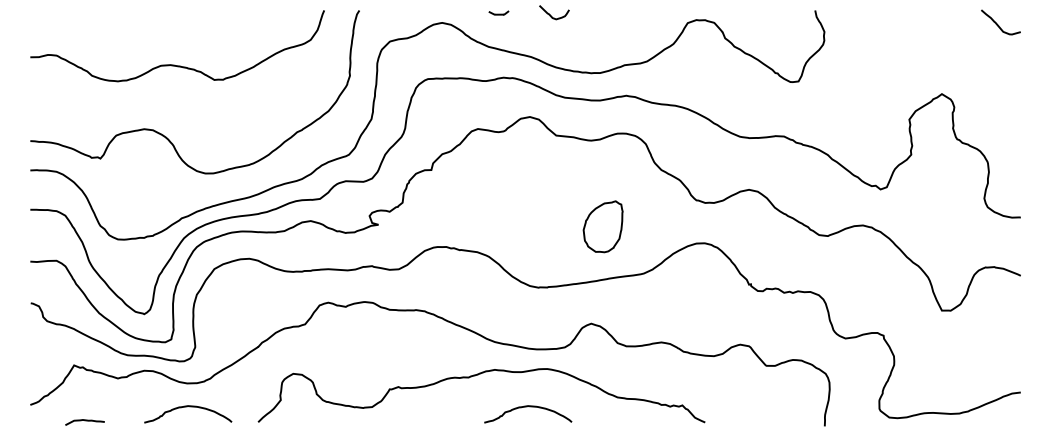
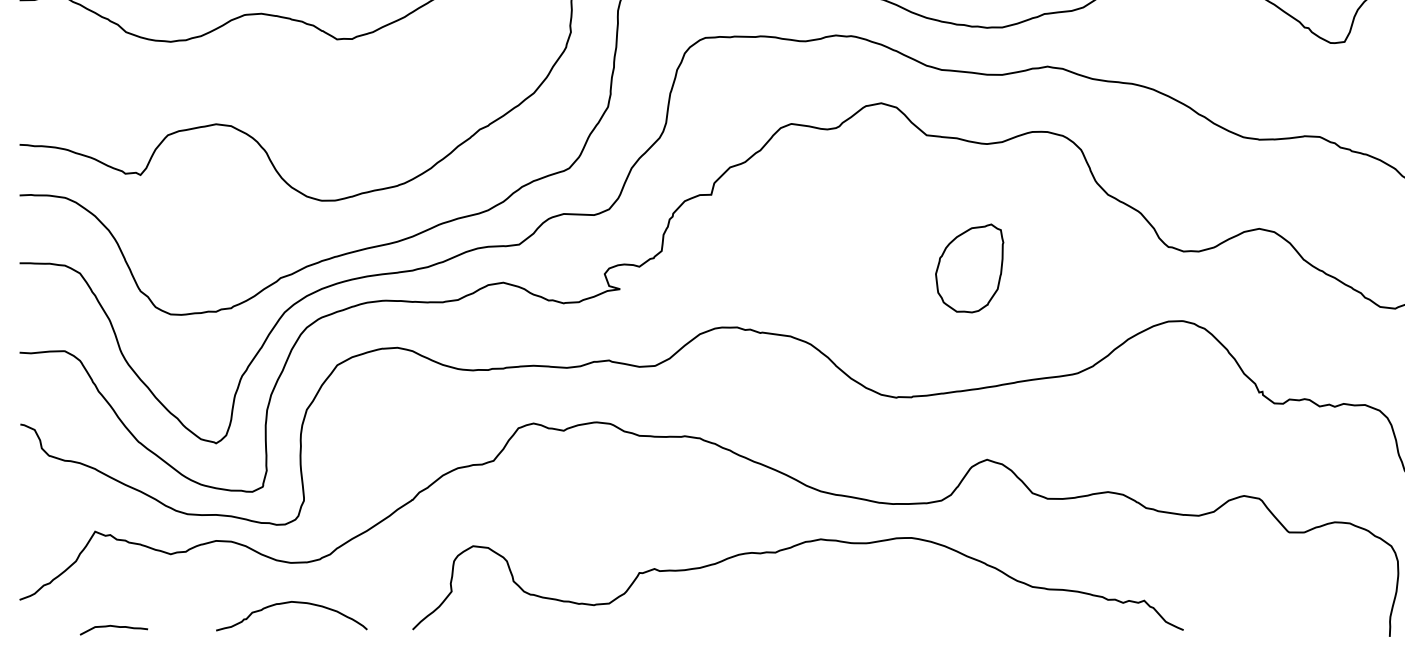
part: (602, 226) -> (968, 267), moved
curve: (527, 407) -> (877, 604), removed

